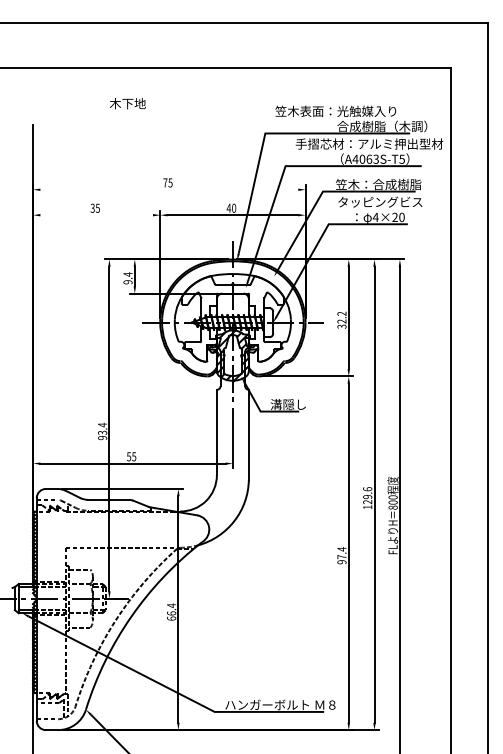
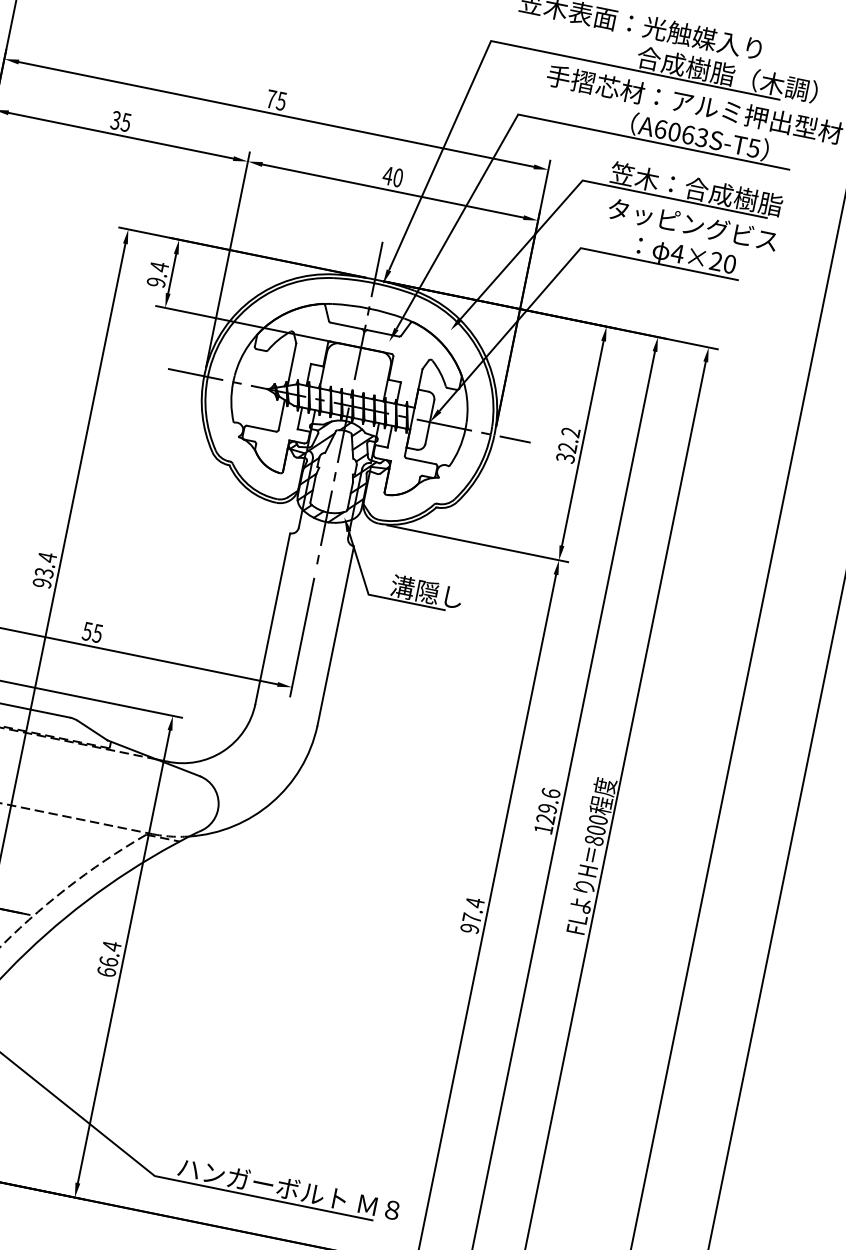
text: (355, 158) -> (661, 127), A4063S-T5 -> A6063S-T5
line: (169, 189) -> (276, 113), added
line: (96, 215) -> (120, 136), added

